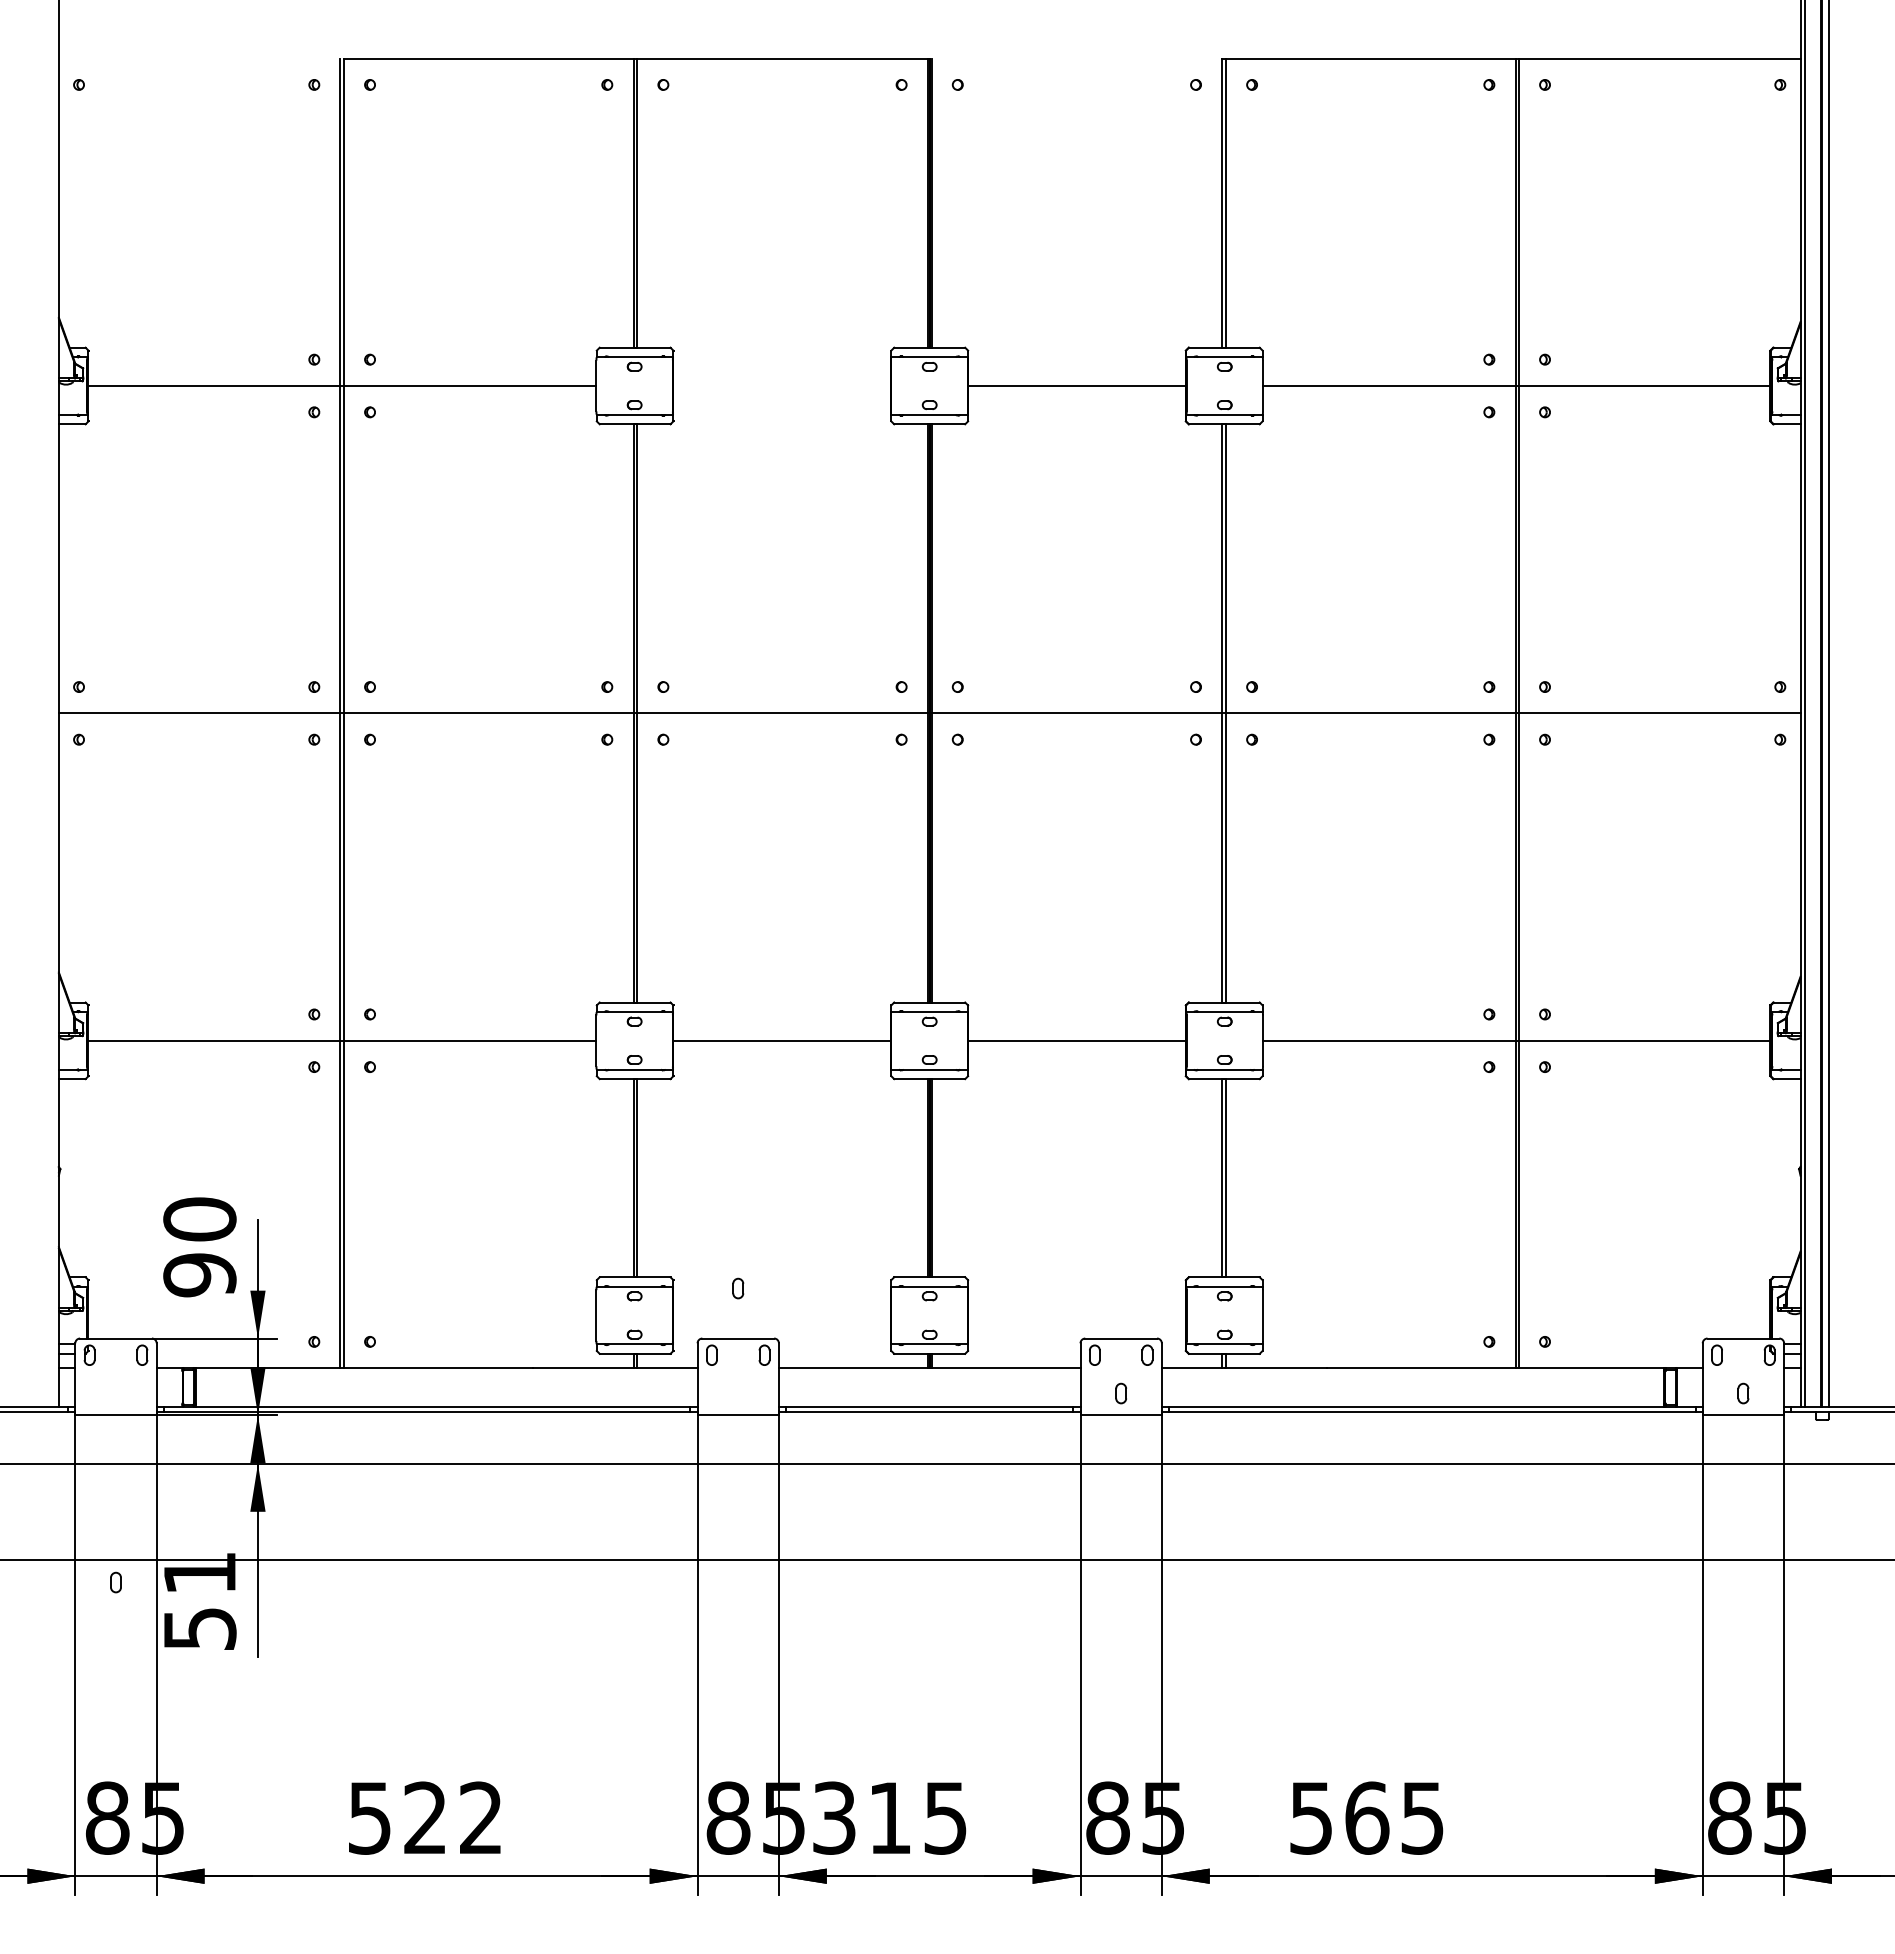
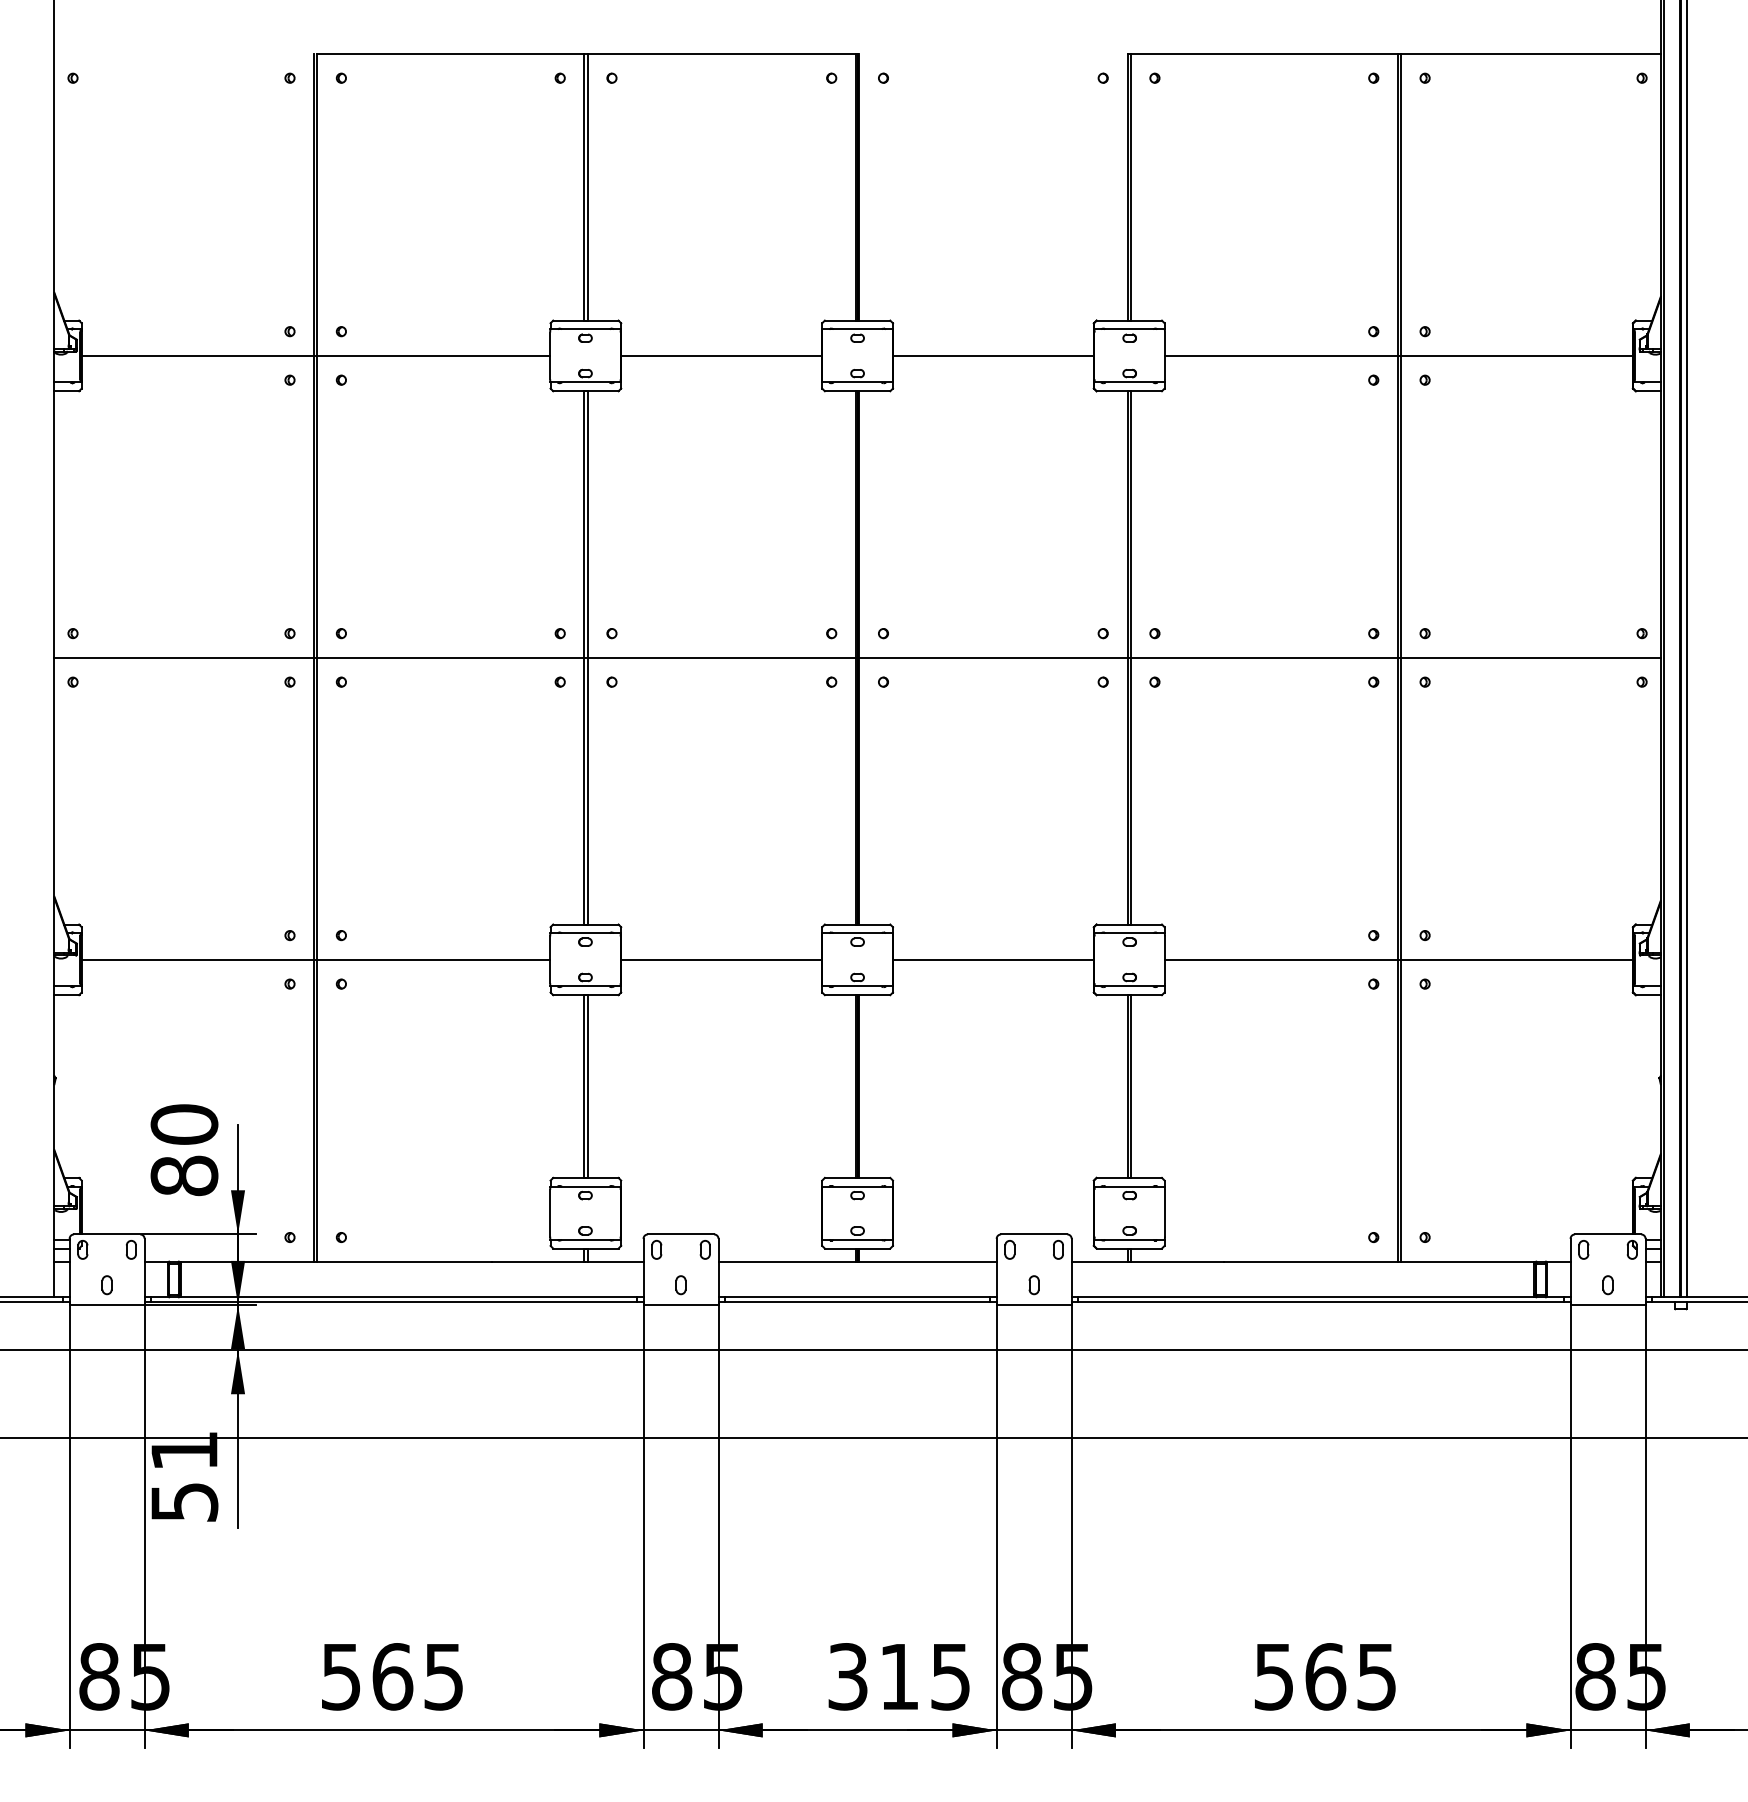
line: (782, 386) -> (721, 356), added
text: (199, 1275) -> (184, 1176), 90 -> 80
part: (738, 1288) -> (681, 1285), moved
part: (115, 1582) -> (106, 1285), moved
text: (452, 1817) -> (417, 1676), 522 -> 565
text: (889, 1817) -> (898, 1676), moved
text: (1366, 1817) -> (1325, 1676), moved

